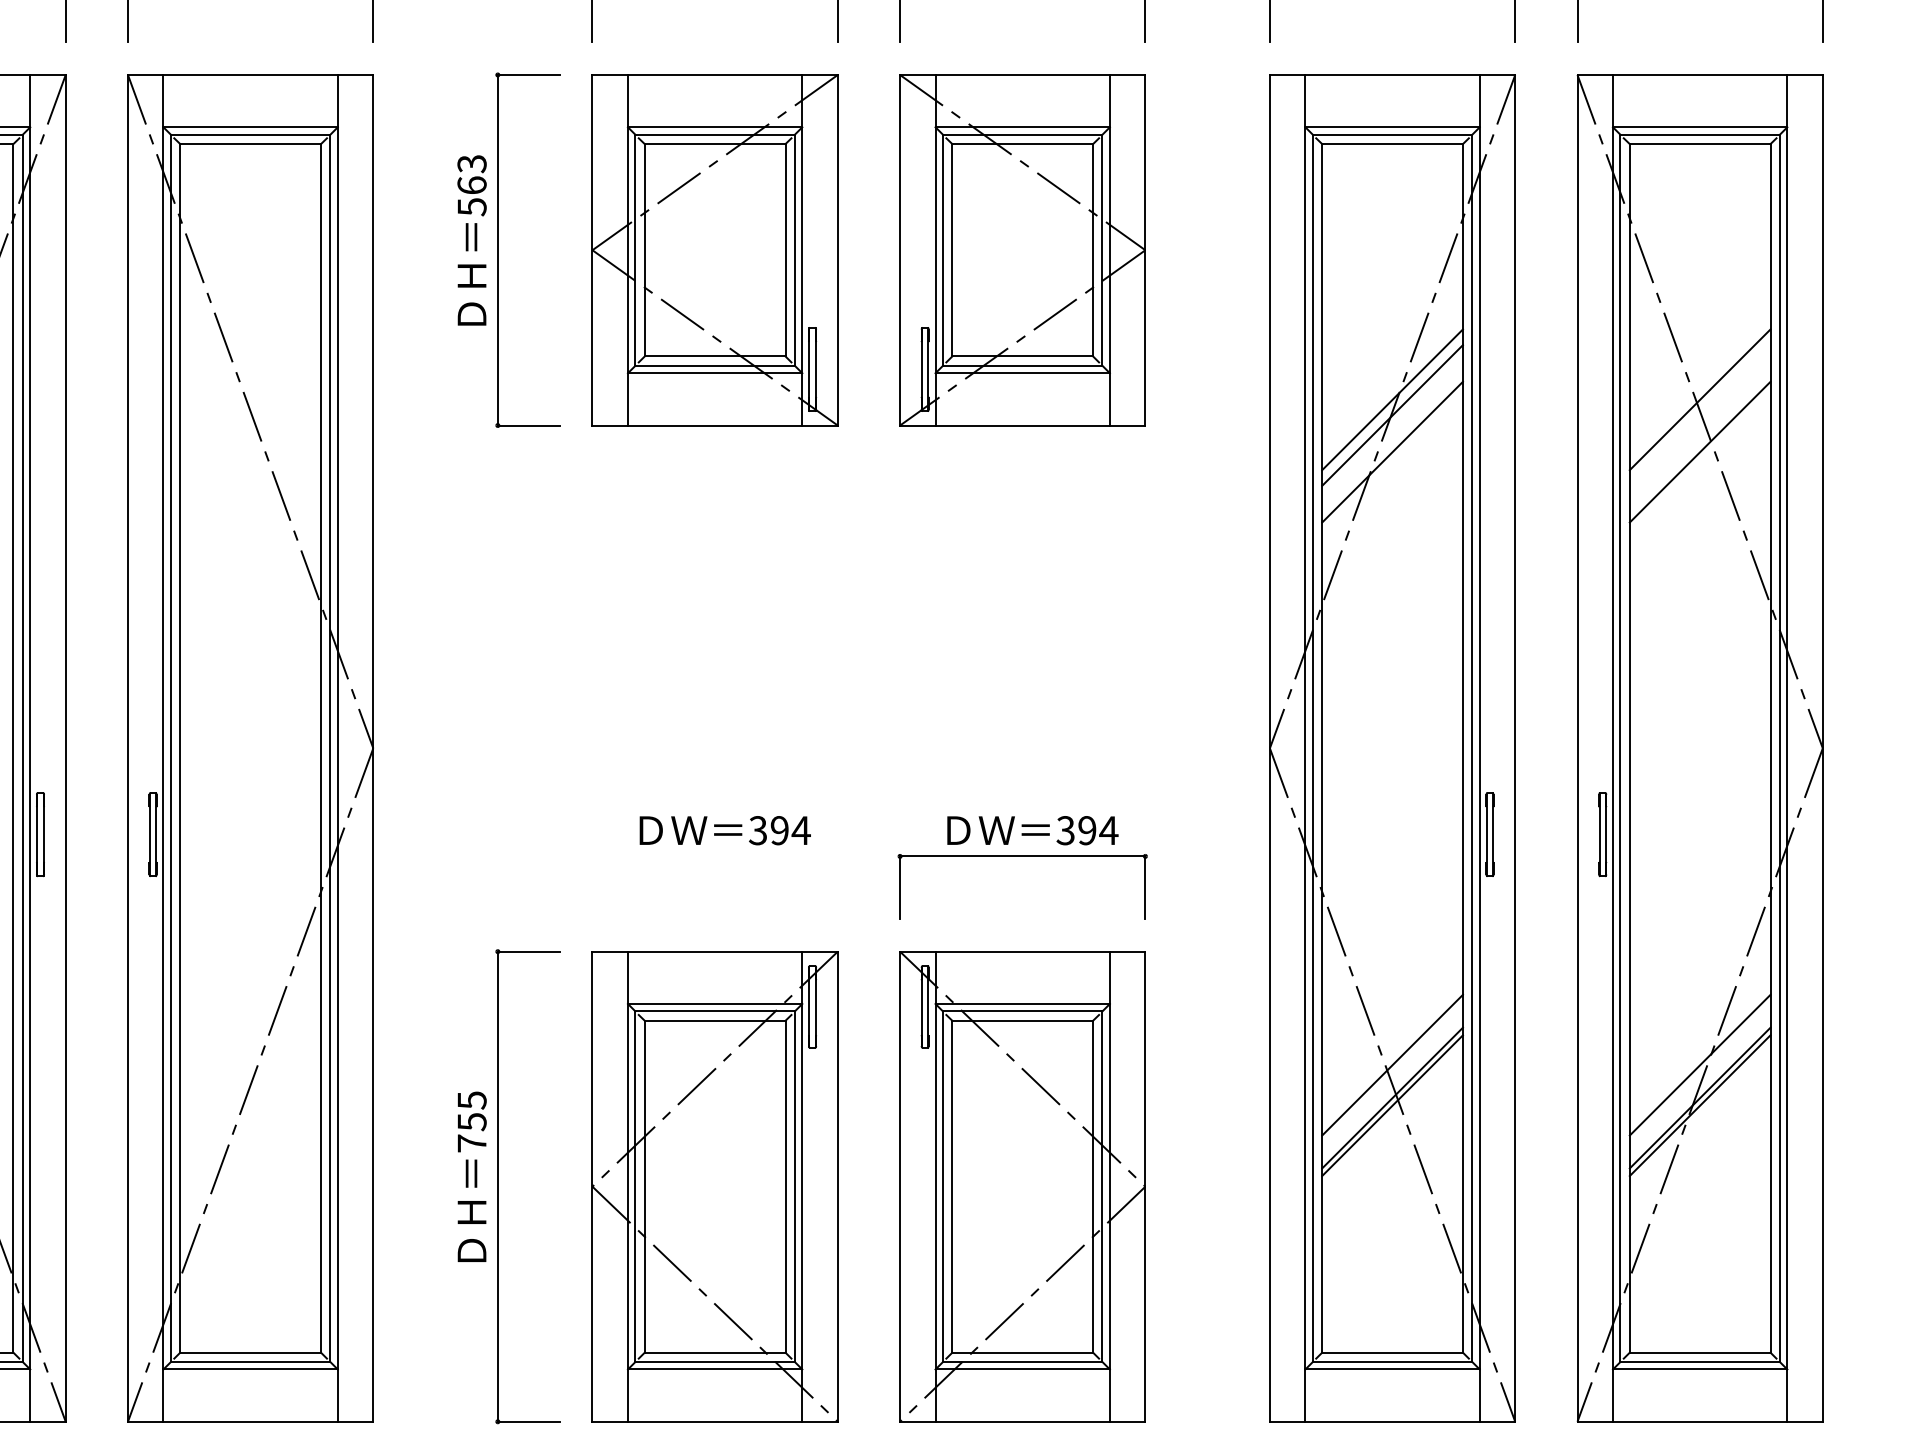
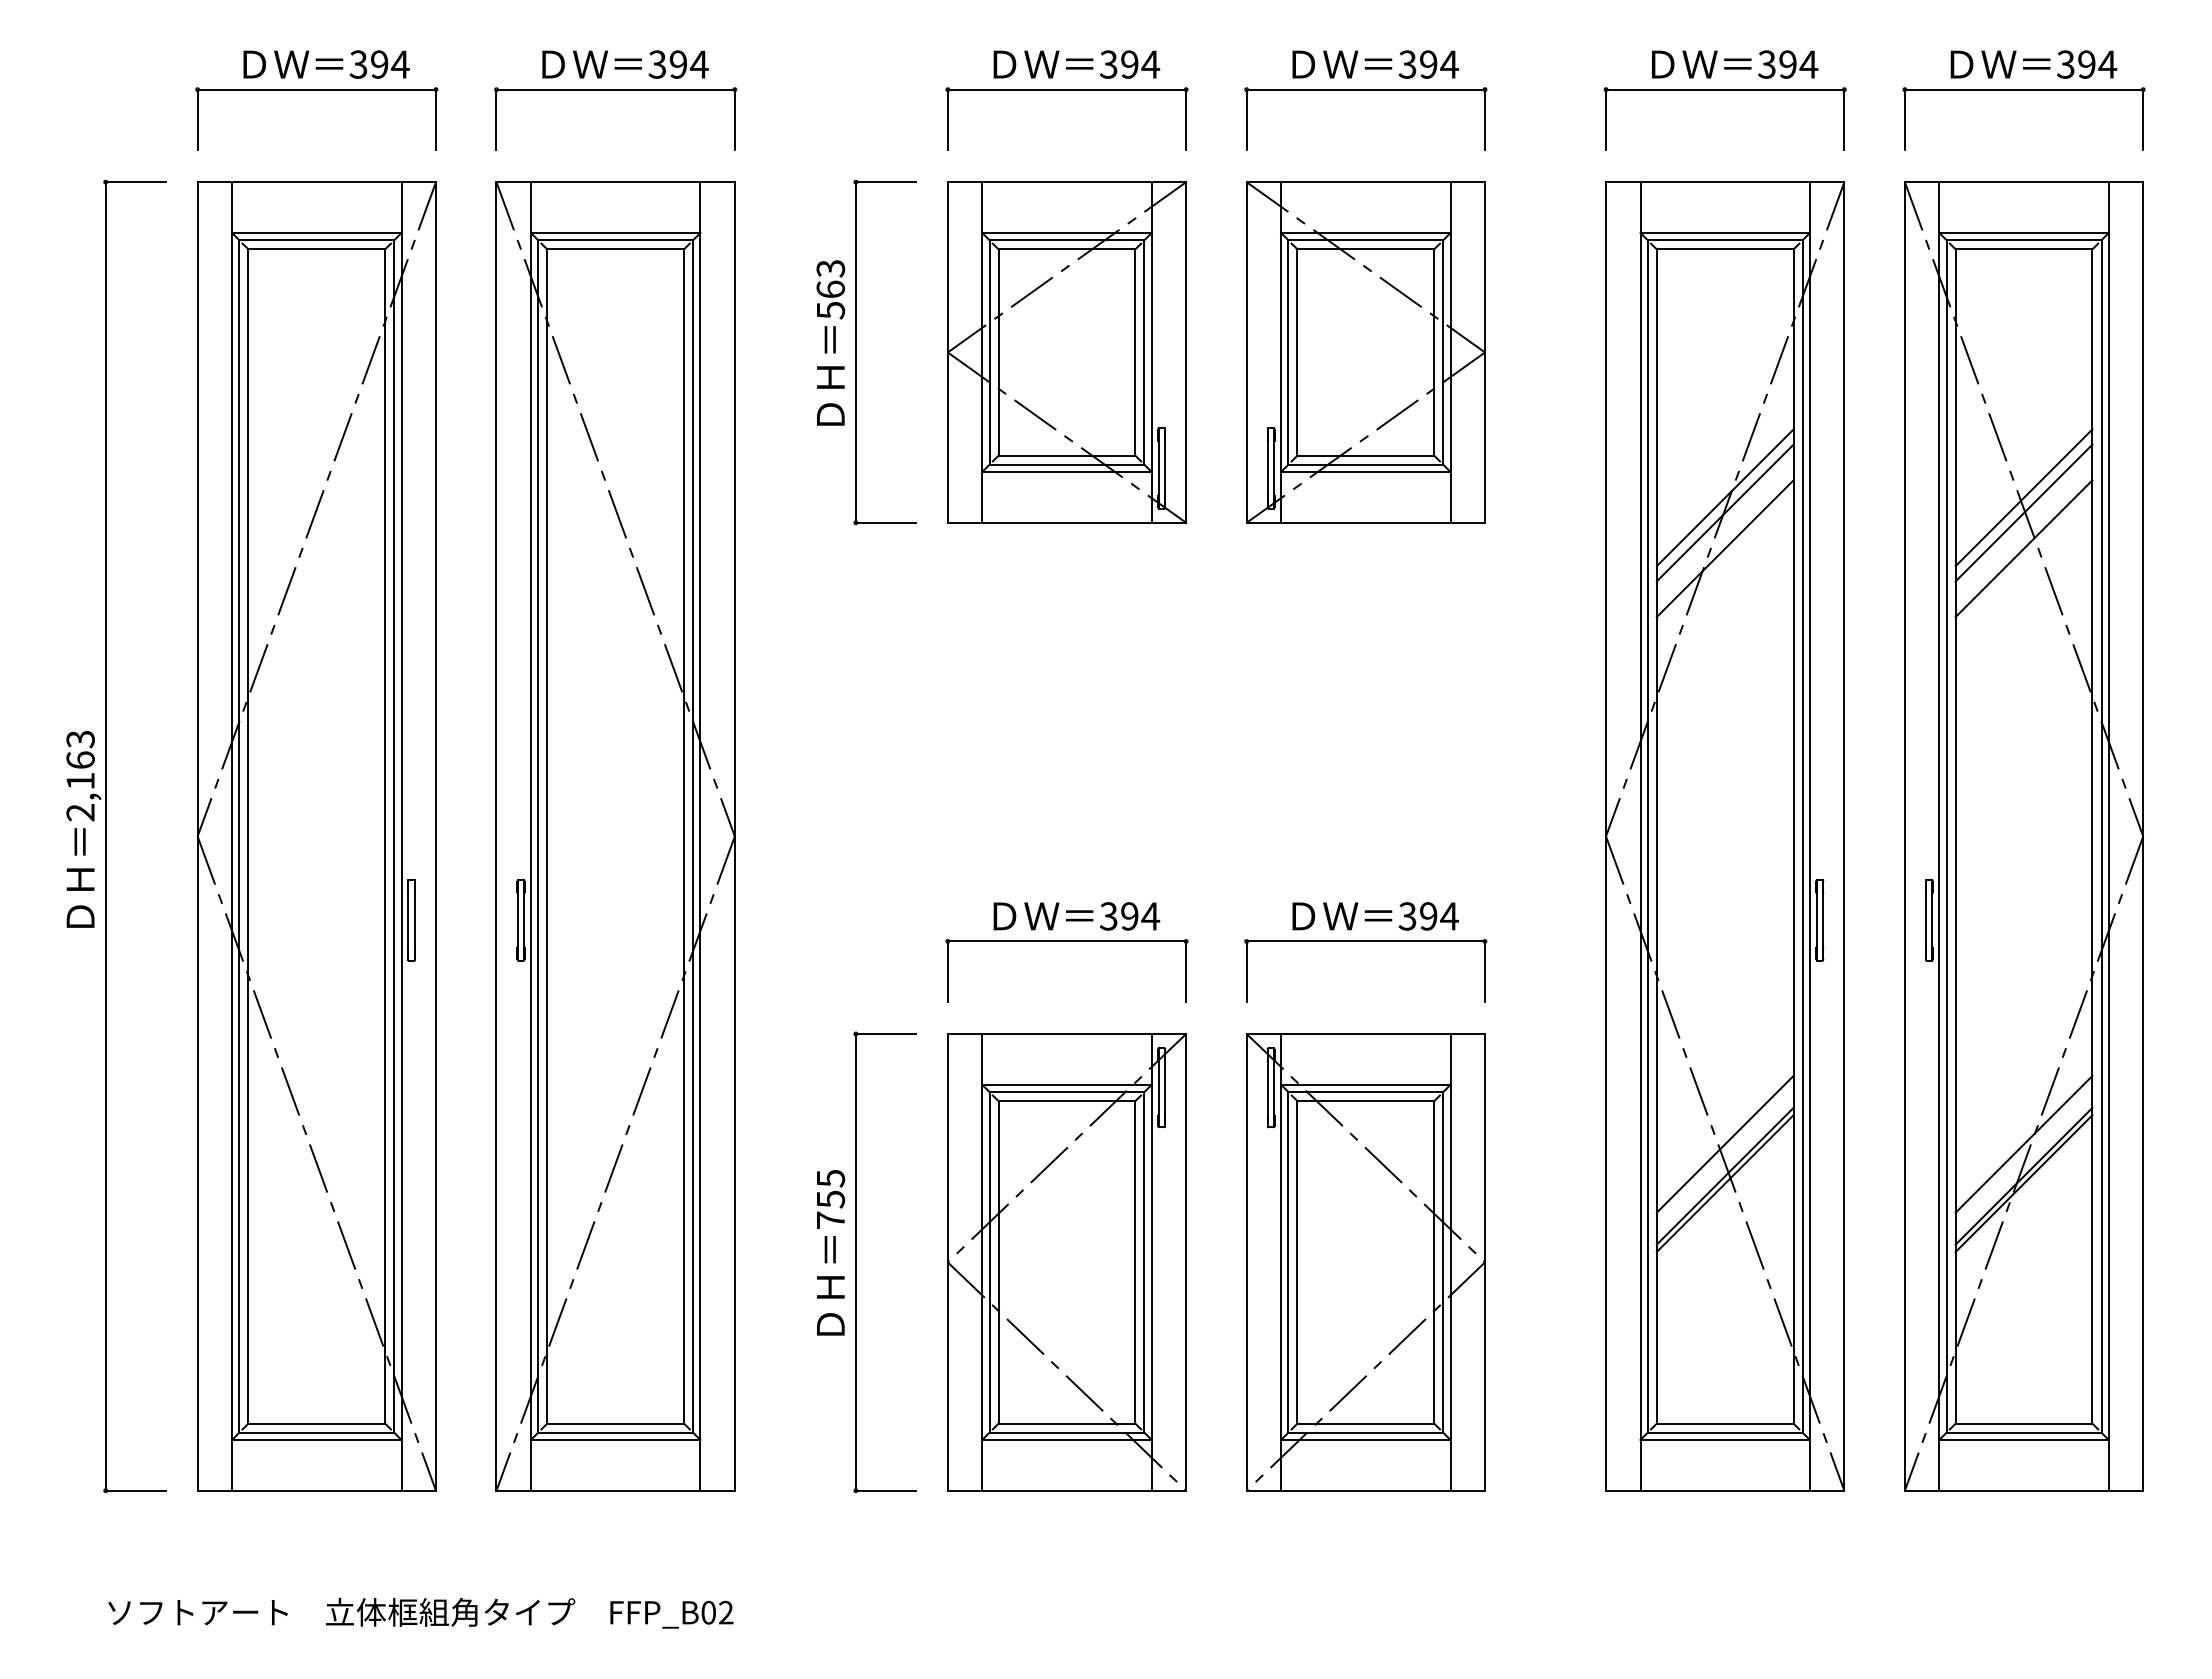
line: (1699, 414) -> (2023, 512), added
part: (714, 856) -> (1066, 941), added

